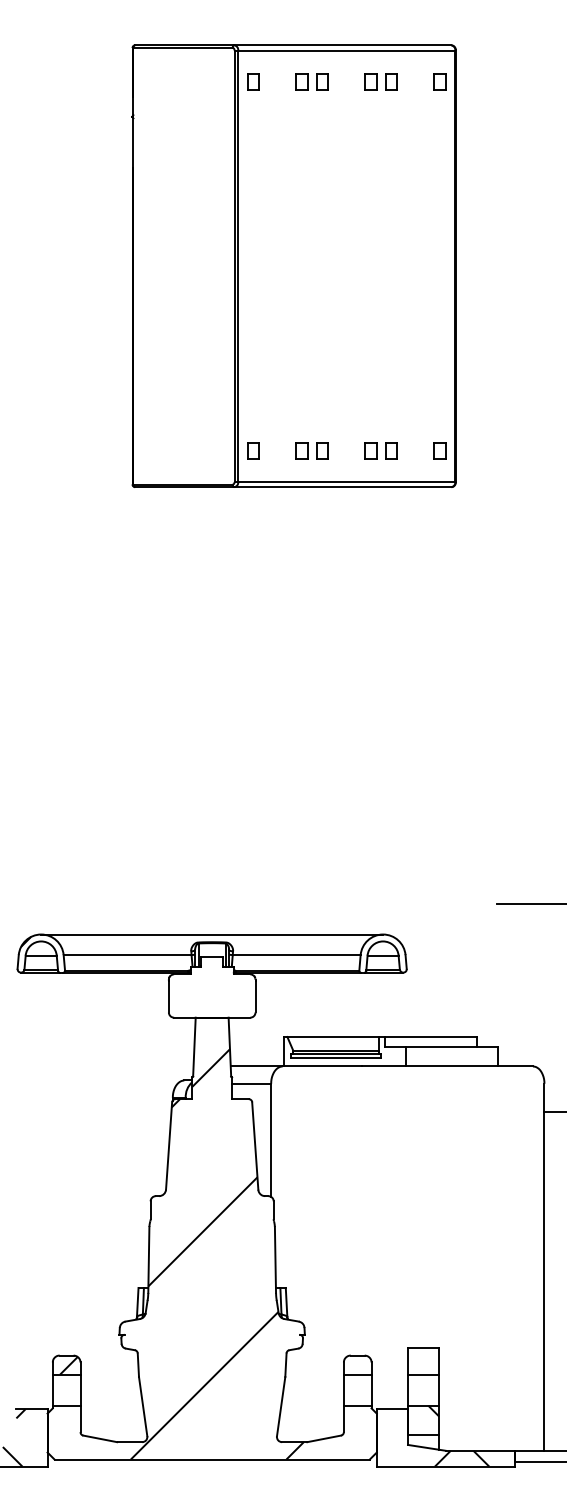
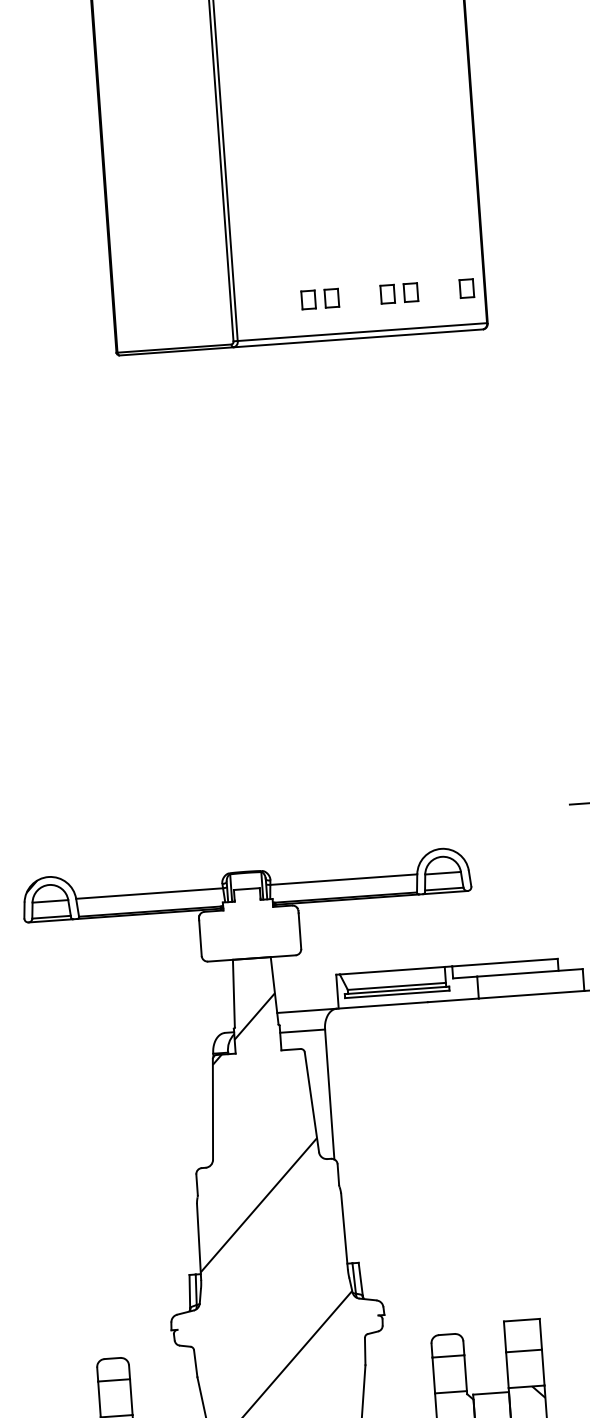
part: (253, 450) -> (252, 303), removed
line: (212, 934) -> (245, 862), removed
hatch: (68, 1365) -> (115, 1369), removed

